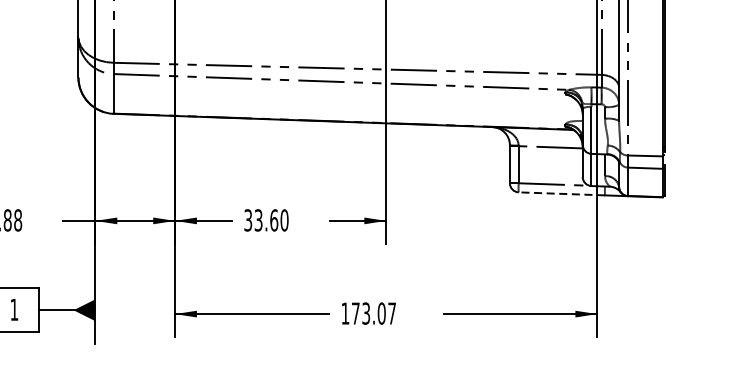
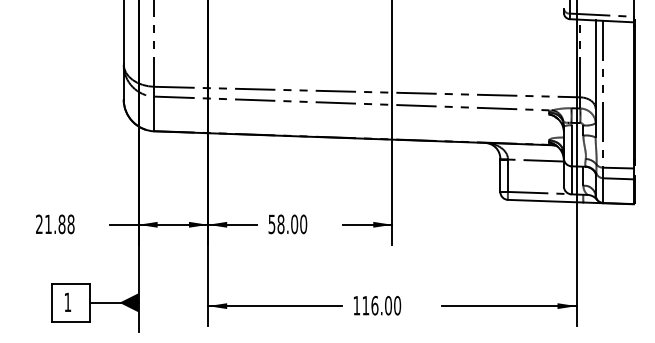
line: (561, 194) -> (545, 201), dashed -> solid
text: (261, 220) -> (283, 224), 33.60 -> 58.00
text: (373, 313) -> (381, 305), 173.07 -> 116.00

